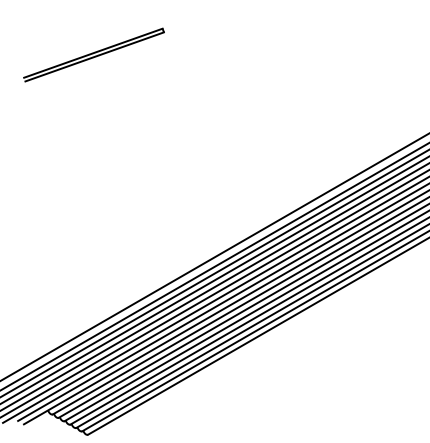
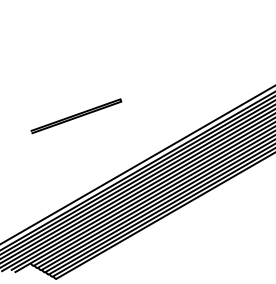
part: (94, 55) -> (76, 116), moved

